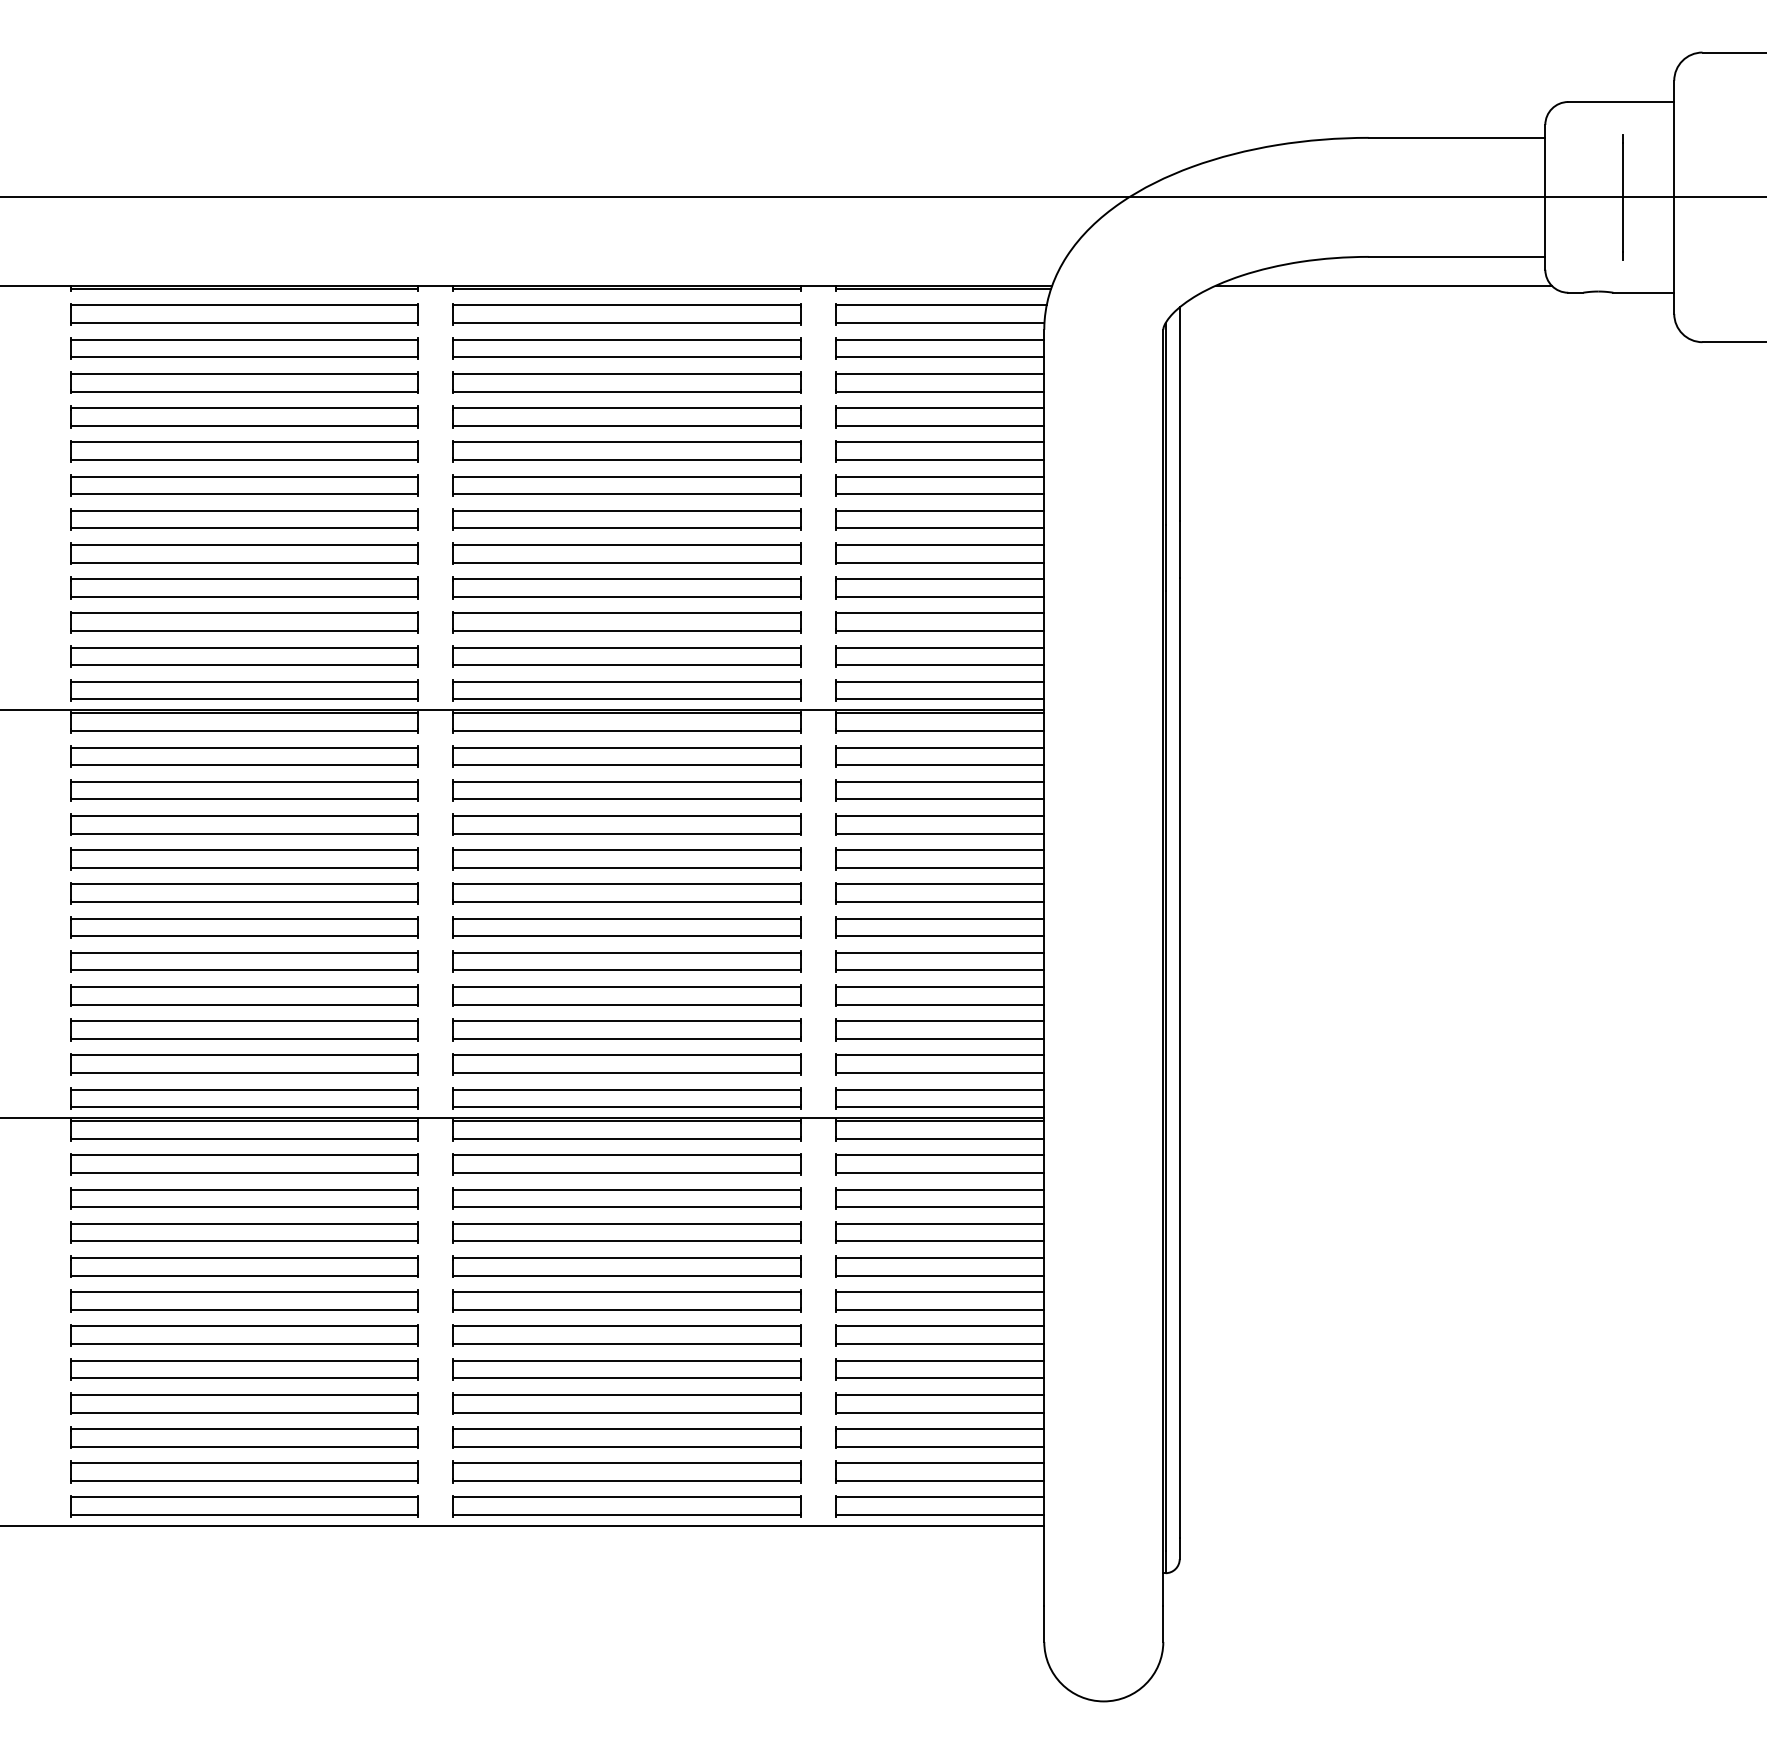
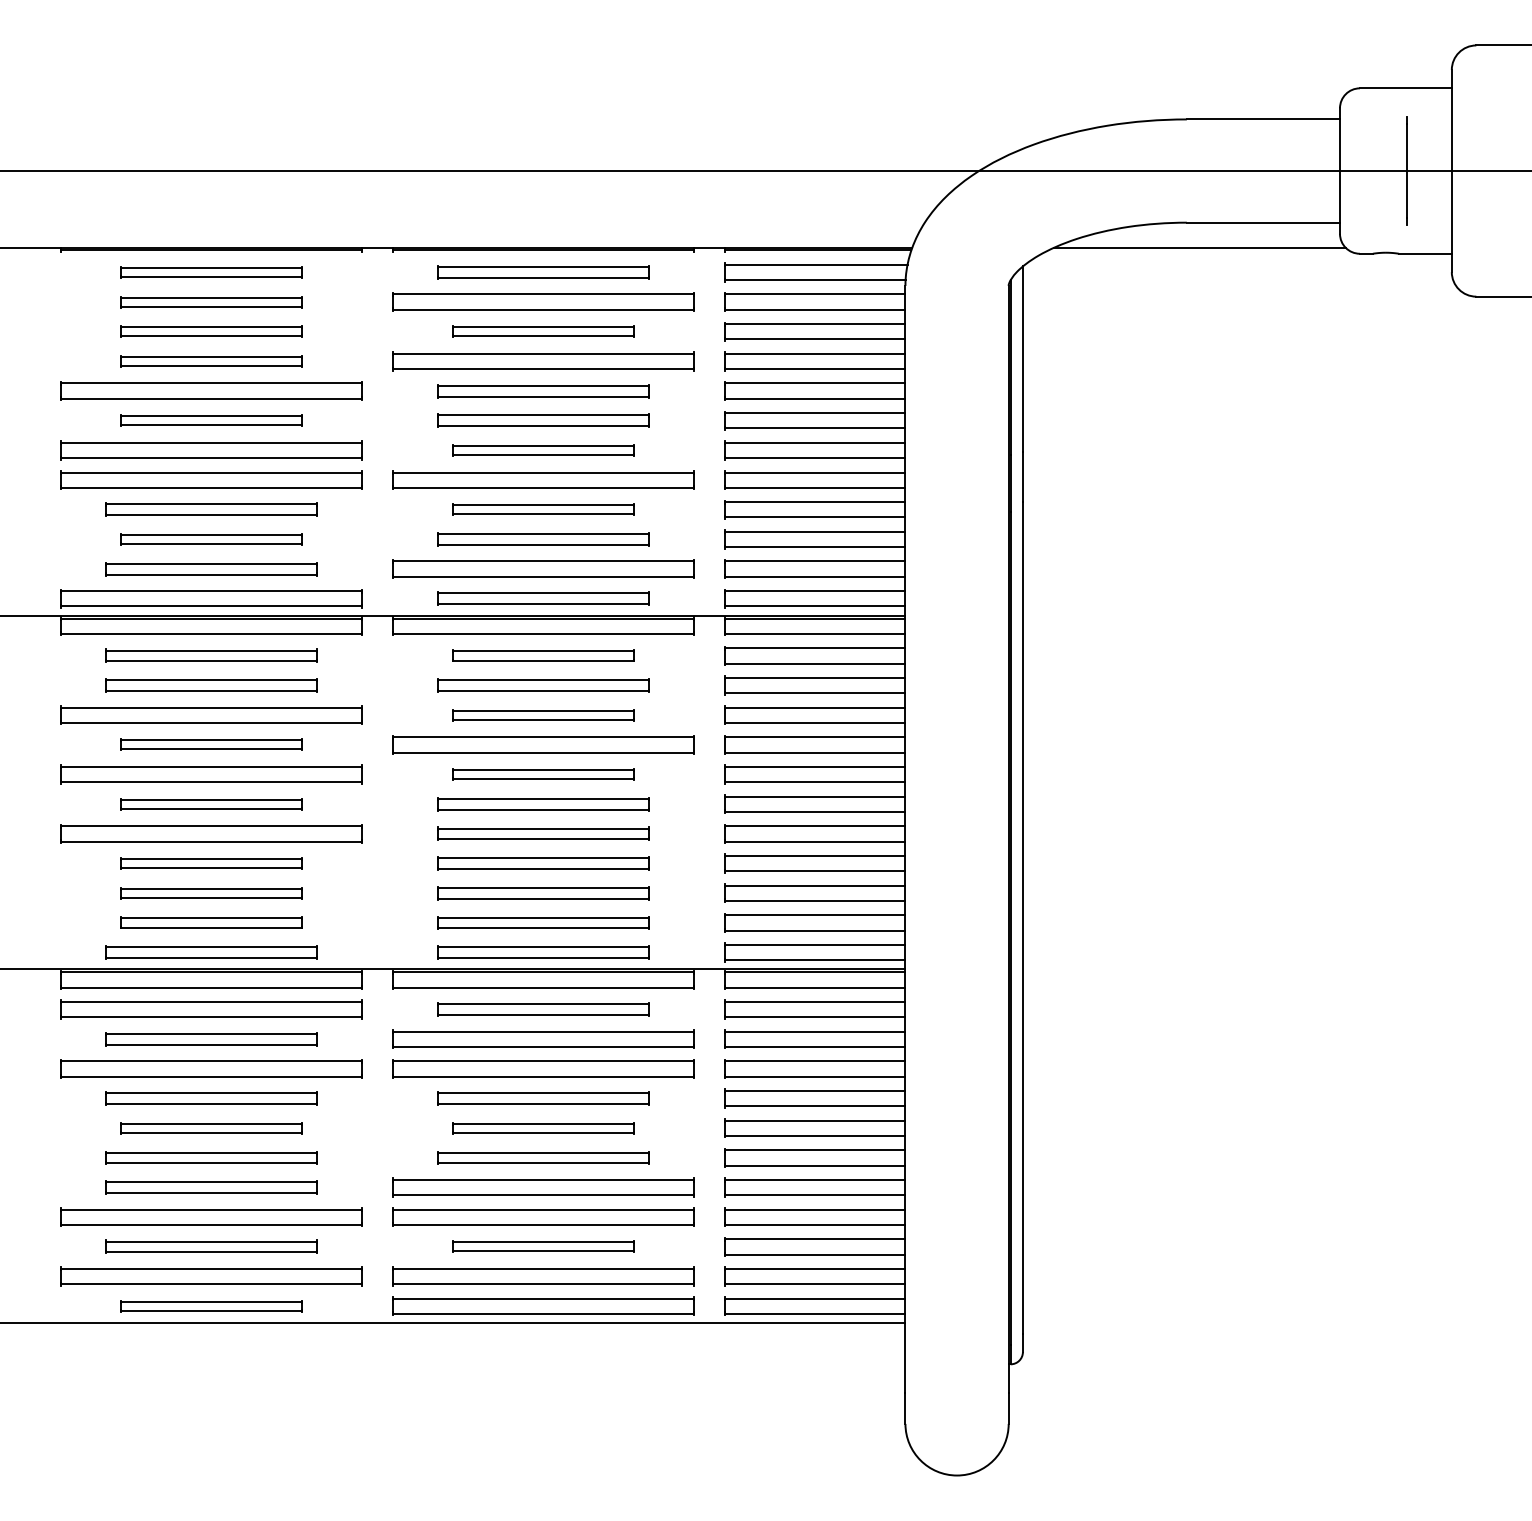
part: (244, 314) -> (211, 272), size x0.6
part: (626, 314) -> (543, 272), size x0.7
part: (244, 348) -> (211, 302), size x0.6
part: (244, 382) -> (211, 331), size x0.6
part: (626, 382) -> (543, 331), size x0.6
part: (244, 416) -> (211, 361), size x0.6
part: (626, 451) -> (543, 391), size x0.7
part: (244, 485) -> (211, 420), size x0.6
part: (626, 485) -> (543, 420), size x0.7
part: (626, 519) -> (543, 450), size x0.6
part: (244, 587) -> (211, 509), size x0.7
part: (626, 587) -> (543, 509), size x0.6
part: (244, 622) -> (211, 539), size x0.6
part: (626, 622) -> (543, 539), size x0.7
part: (244, 656) -> (211, 569), size x0.7
part: (626, 690) -> (543, 598), size x0.7
part: (244, 756) -> (211, 655), size x0.7
part: (626, 756) -> (543, 655), size x0.6
part: (244, 790) -> (211, 685), size x0.7
part: (626, 790) -> (543, 685), size x0.7
part: (626, 824) -> (543, 714), size x0.6
part: (244, 858) -> (211, 744), size x0.6
part: (626, 893) -> (543, 774), size x0.6
part: (244, 927) -> (211, 804), size x0.6
part: (626, 927) -> (543, 804), size x0.7
part: (626, 961) -> (543, 833), size x0.7
part: (244, 995) -> (211, 863), size x0.6
part: (626, 995) -> (543, 863), size x0.7
part: (244, 1029) -> (211, 892), size x0.6
part: (626, 1029) -> (543, 892), size x0.7
part: (244, 1064) -> (211, 923), size x0.6
part: (626, 1064) -> (543, 923), size x0.7
part: (244, 1098) -> (211, 952), size x0.7
part: (626, 1098) -> (543, 952), size x0.7
part: (626, 1164) -> (543, 1009), size x0.7
part: (244, 1198) -> (211, 1039), size x0.7
part: (244, 1266) -> (211, 1098), size x0.7
part: (626, 1266) -> (543, 1098), size x0.7
part: (244, 1300) -> (211, 1127), size x0.6
part: (626, 1300) -> (543, 1127), size x0.6
part: (244, 1335) -> (211, 1158), size x0.7
part: (626, 1335) -> (543, 1158), size x0.7
part: (244, 1369) -> (211, 1187), size x0.7
part: (244, 1437) -> (211, 1246), size x0.7
part: (626, 1437) -> (543, 1246), size x0.6
part: (244, 1506) -> (211, 1306), size x0.6

